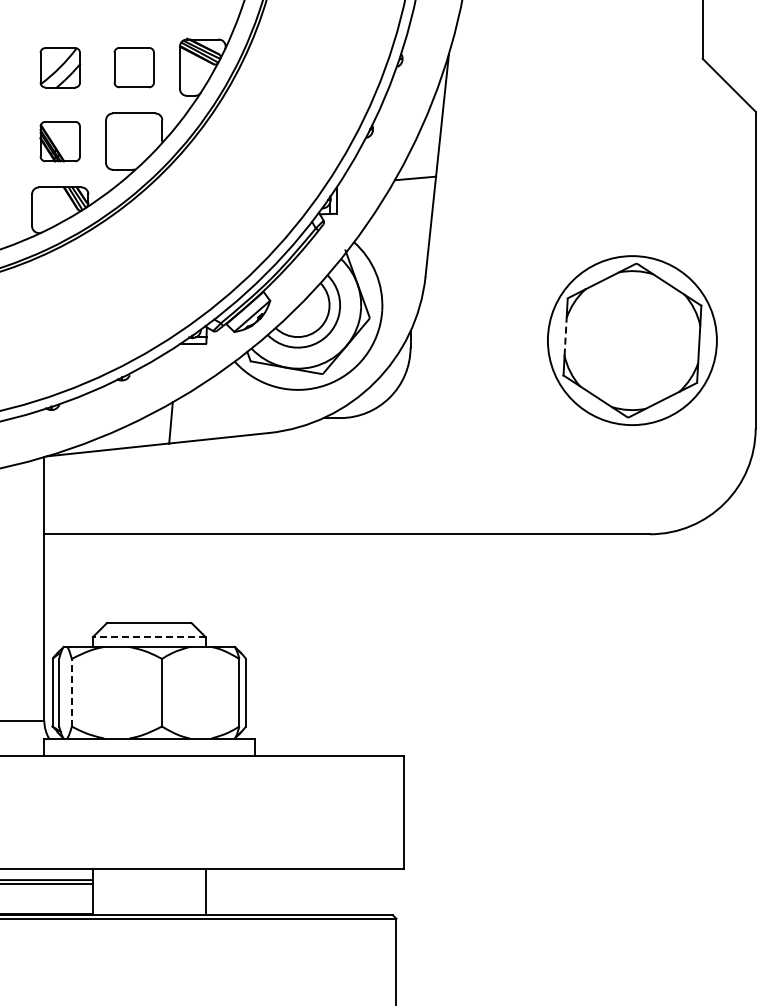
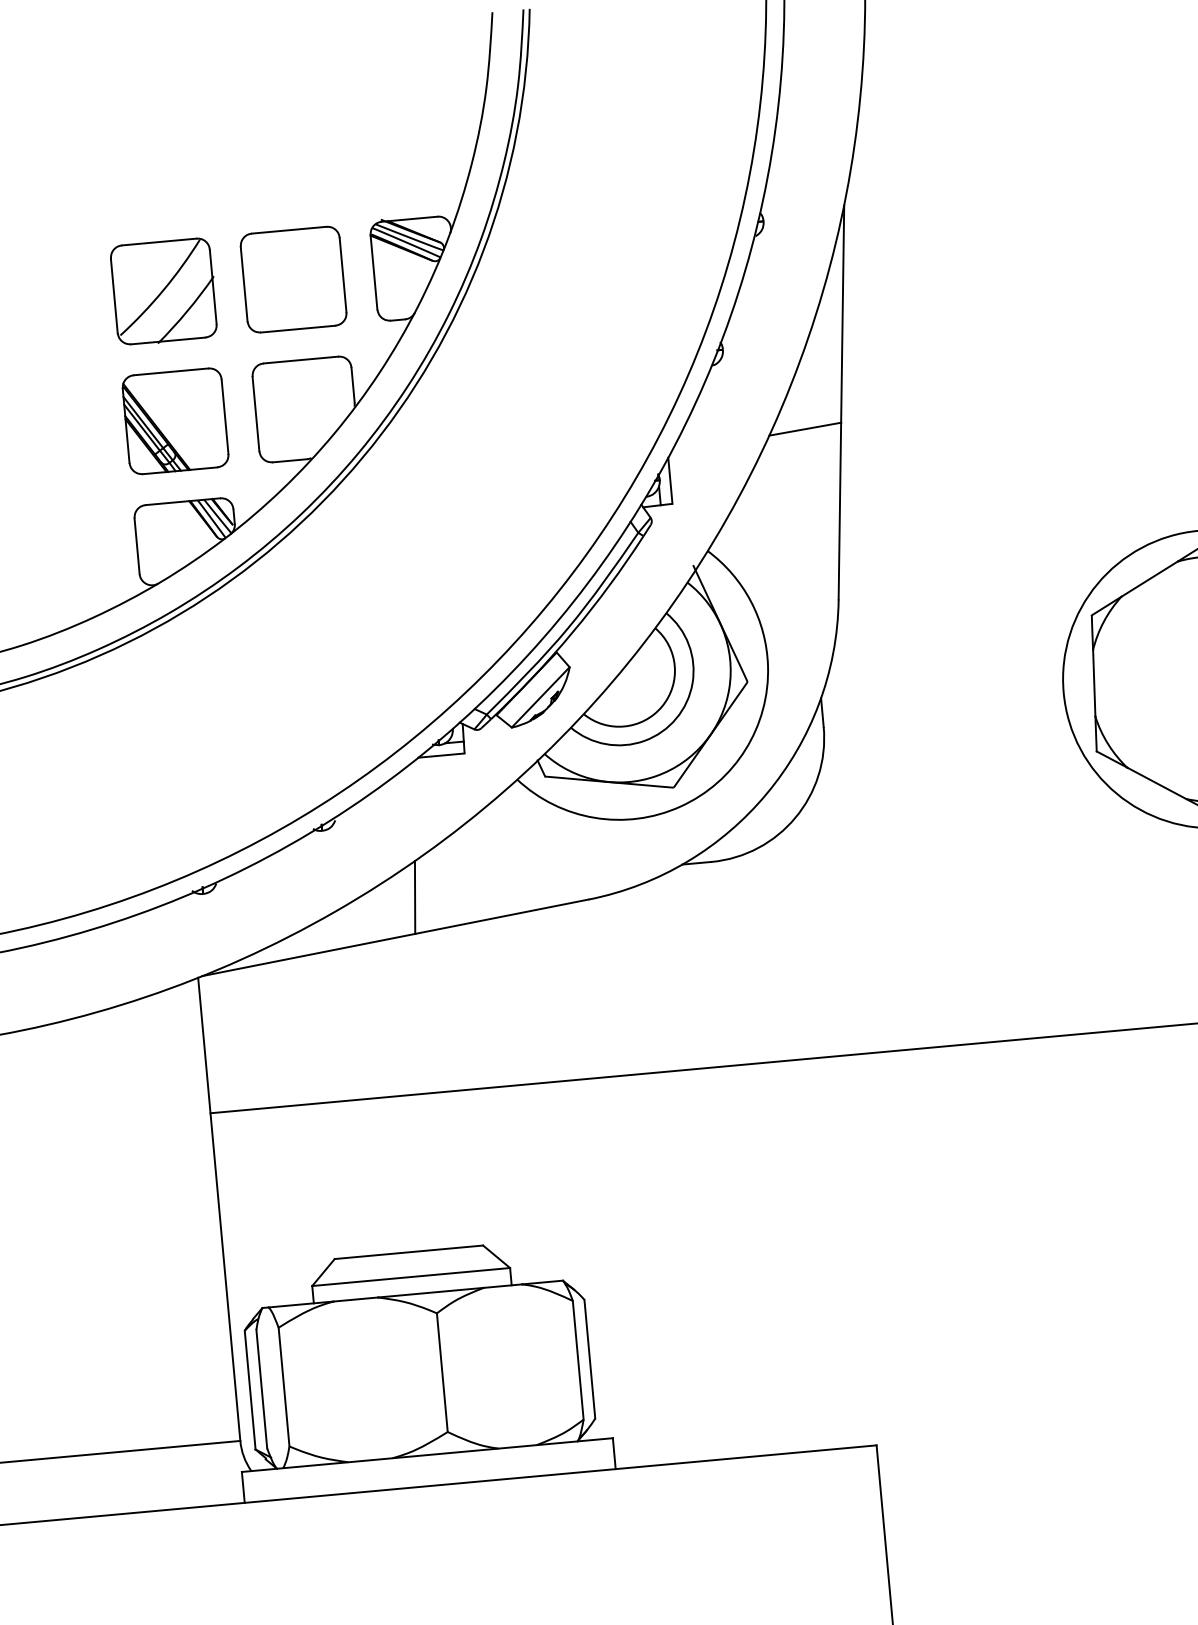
part: (60, 67) -> (164, 291), size x1.43
part: (134, 67) -> (294, 279), size x1.43
part: (60, 141) -> (176, 420), size x1.43
line: (565, 336) -> (1093, 682), dashed -> solid
line: (148, 637) -> (409, 1277), dashed -> solid
line: (71, 692) -> (283, 1386), dashed -> solid

